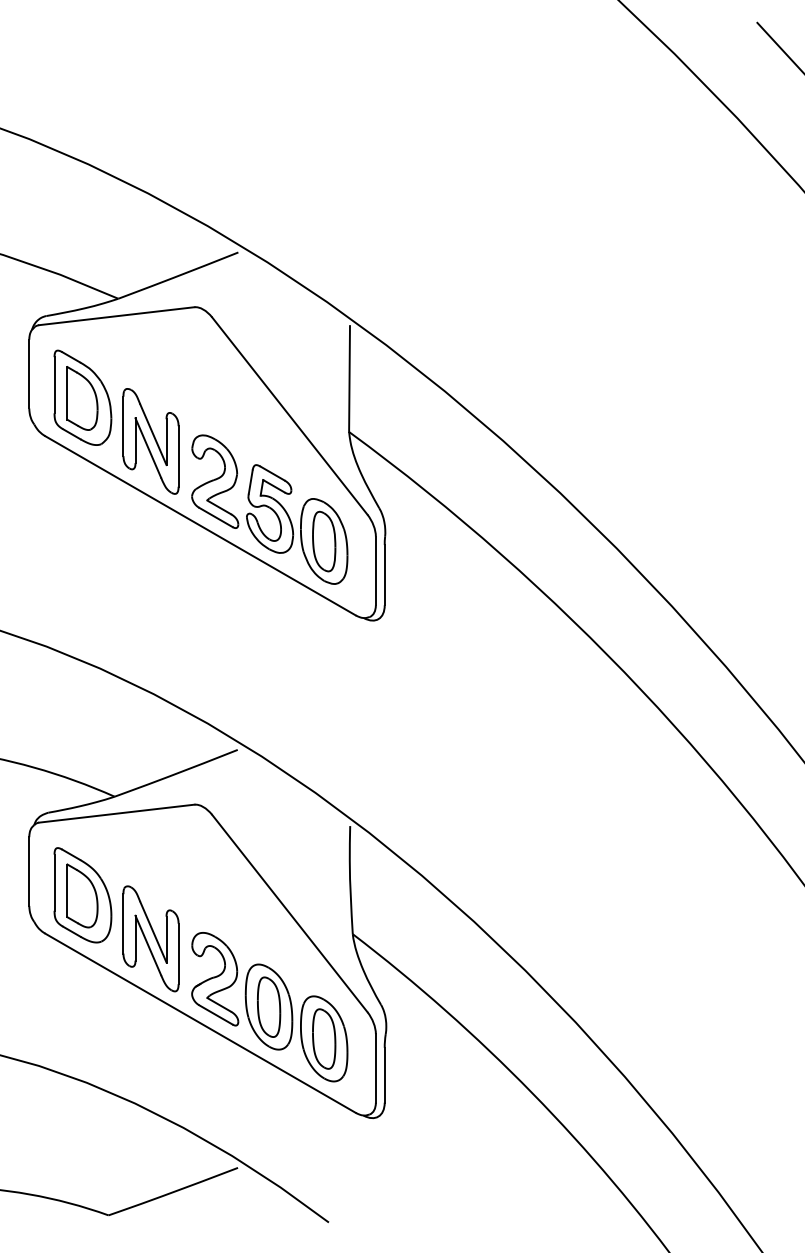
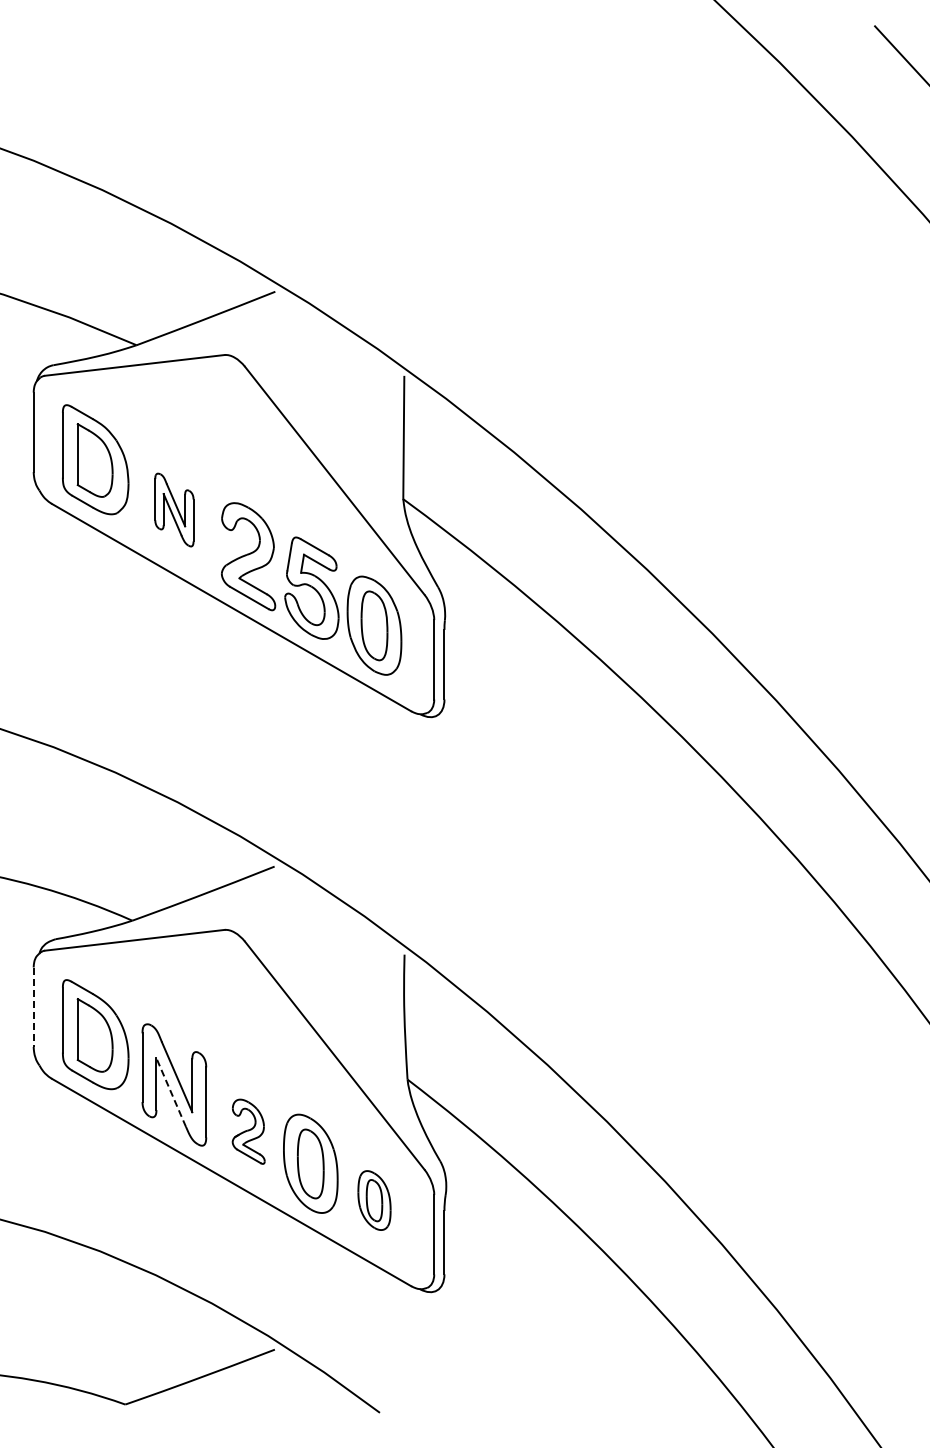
part: (151, 440) -> (174, 509), size x0.6
line: (29, 871) -> (33, 1007), solid -> dashed
line: (148, 945) -> (171, 1092), solid -> dashed
part: (215, 979) -> (248, 1131), size x0.6
part: (324, 1038) -> (374, 1200), size x0.6

